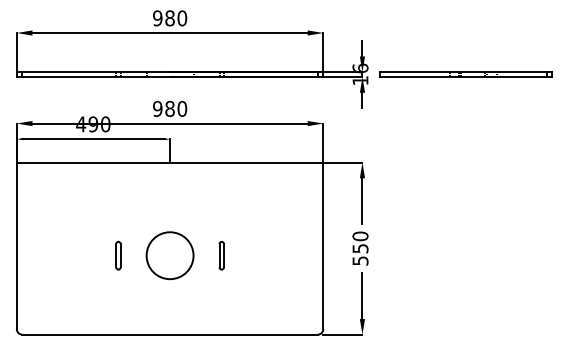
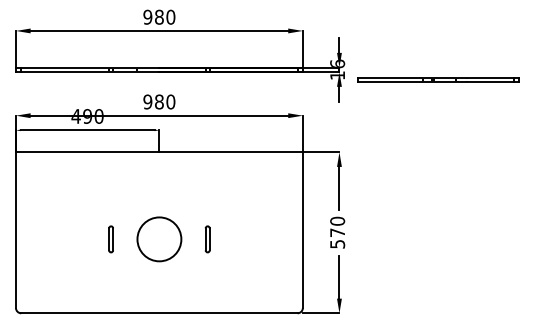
part: (466, 74) -> (438, 79), moved
text: (360, 248) -> (337, 232), 550 -> 570

